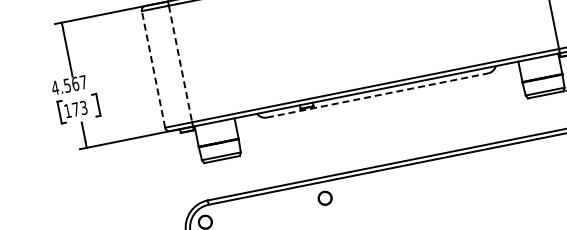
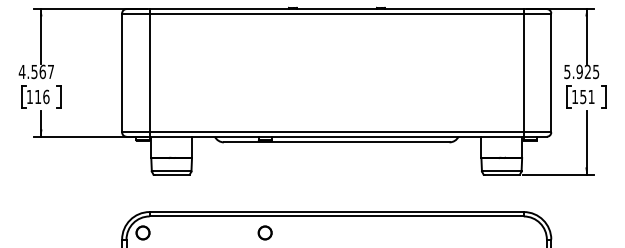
line: (180, 64) -> (149, 73), dashed -> solid
line: (153, 68) -> (122, 72), dashed -> solid
line: (377, 95) -> (336, 142), dashed -> solid
text: (80, 108) -> (42, 96), 173 -> 116

